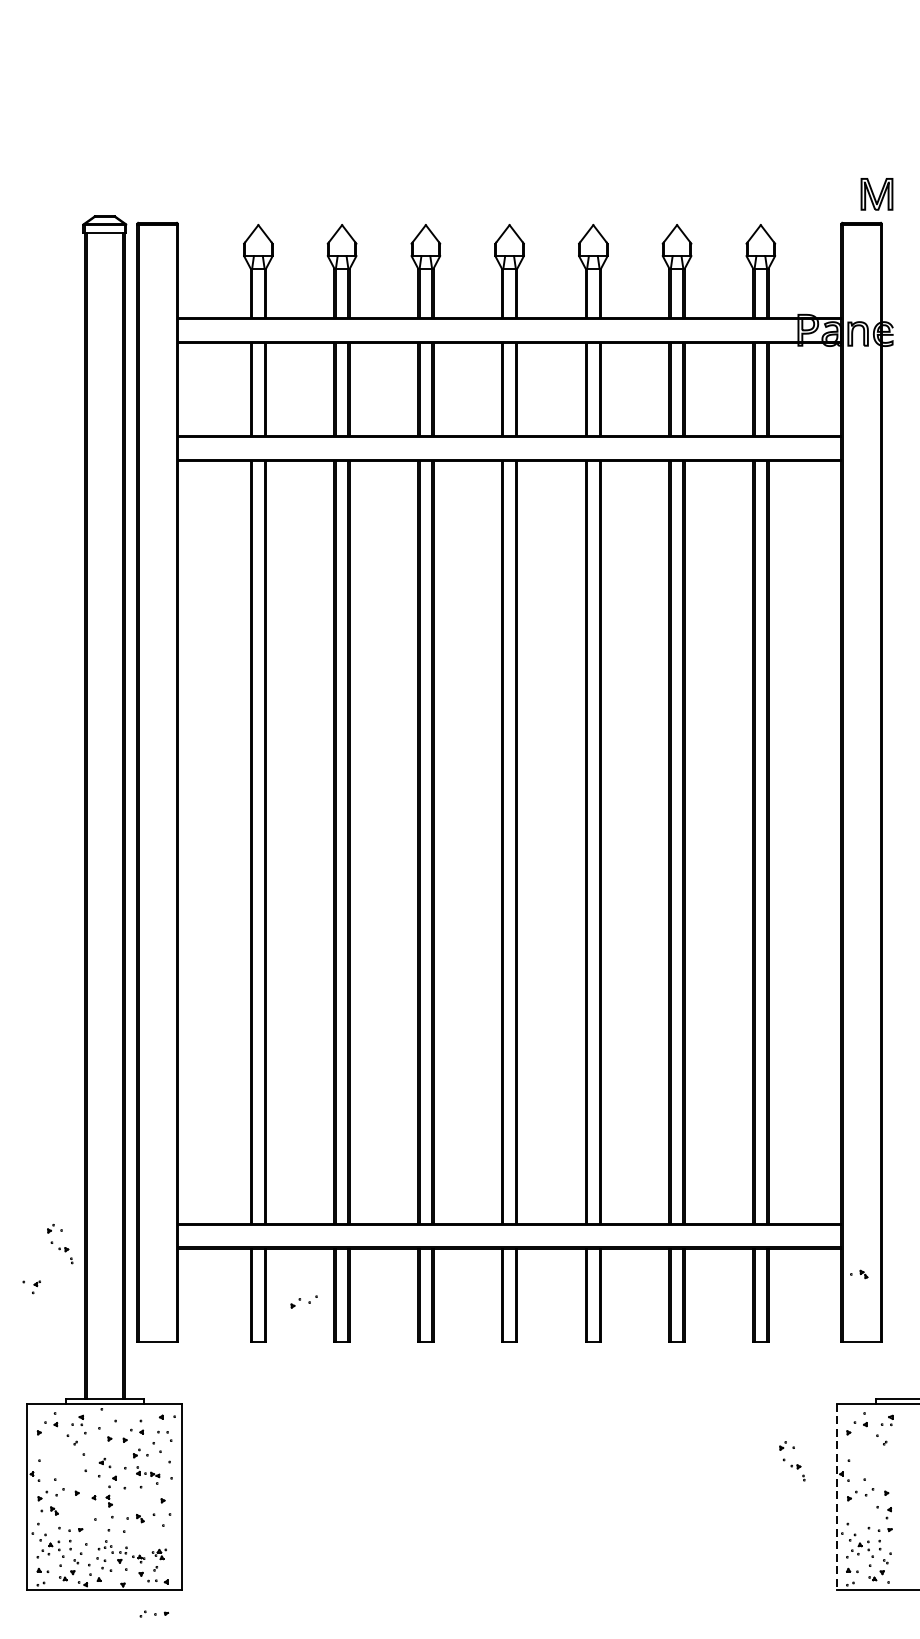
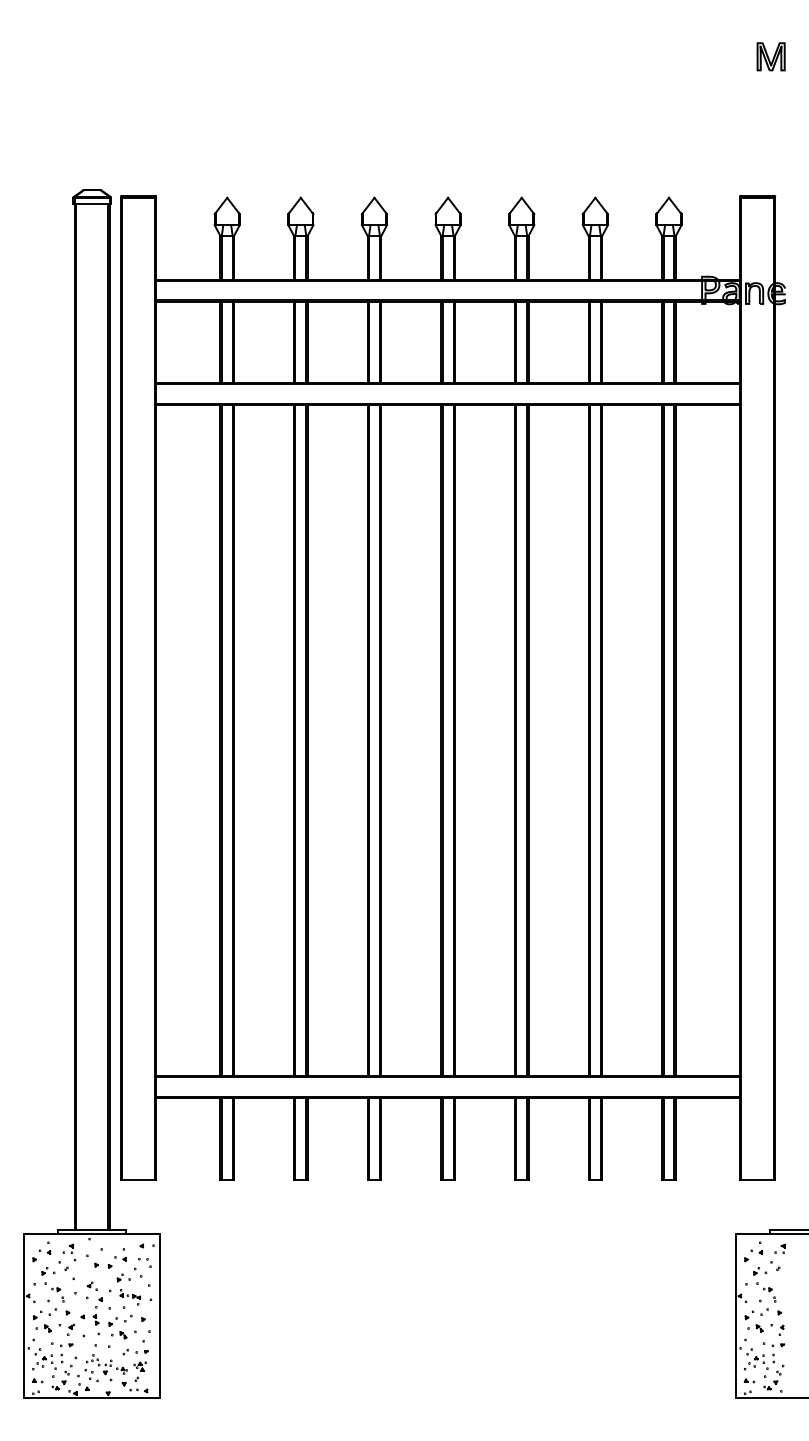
part: (876, 193) -> (770, 56), moved
part: (59, 1243) -> (52, 1284), moved
part: (859, 1274) -> (755, 1328), moved
part: (31, 1286) -> (66, 1329), moved
part: (304, 1301) -> (120, 1320), moved
part: (792, 1460) -> (764, 1284), moved
line: (836, 1496) -> (735, 1315), dashed -> solid
part: (154, 1614) -> (135, 1352), moved

